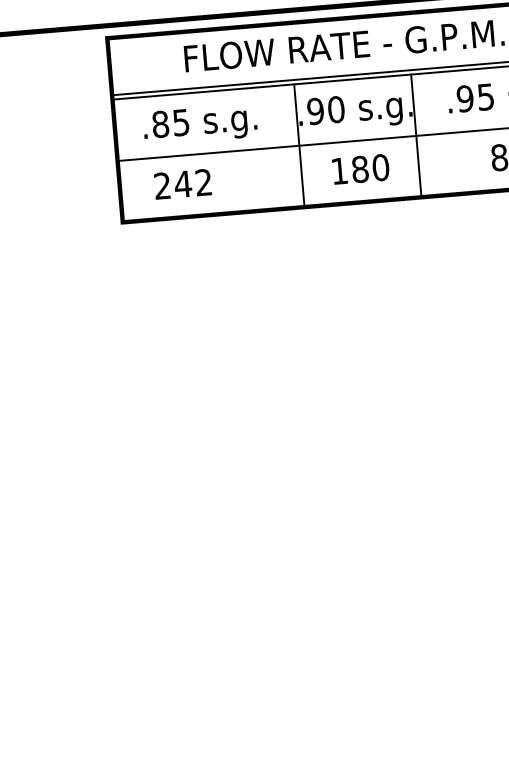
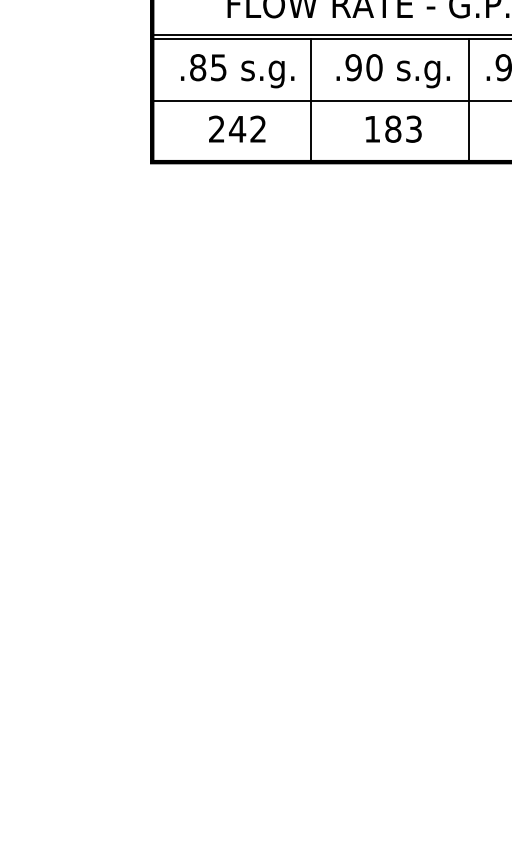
line: (415, 135) -> (468, 100), moved
line: (299, 145) -> (310, 100), moved
text: (380, 166) -> (413, 128), 180 -> 183
text: (183, 183) -> (237, 128), moved

